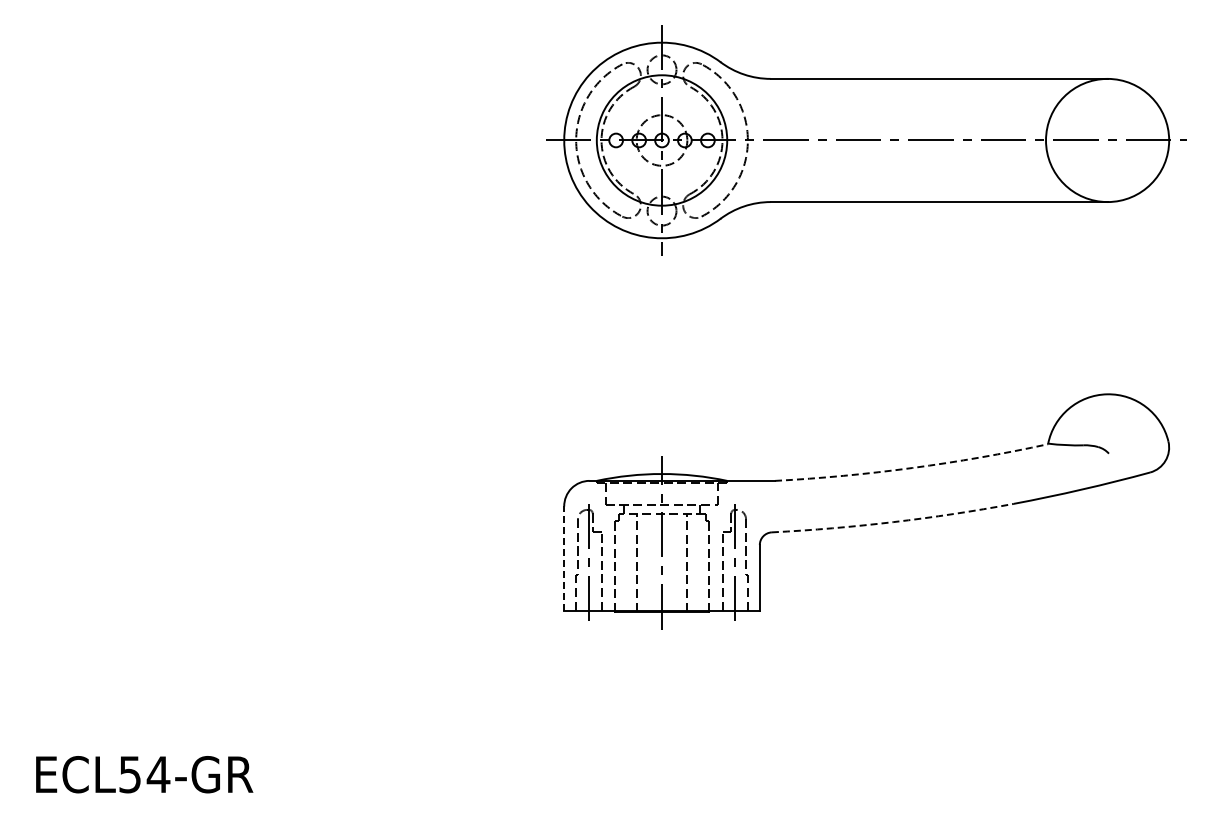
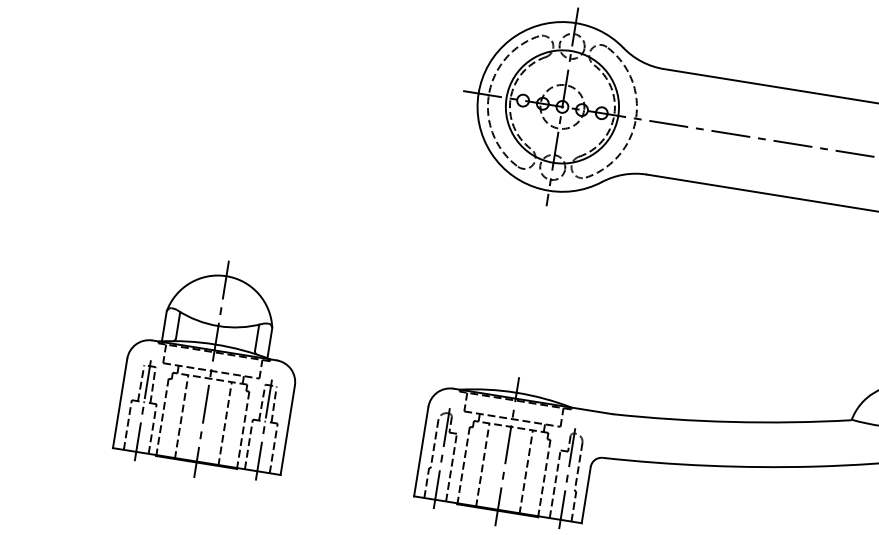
arc: (912, 468) -> (732, 422), dashed -> solid
part: (310, 502) -> (211, 368), added
arc: (893, 522) -> (708, 466), dashed -> solid
line: (564, 558) -> (421, 451), dashed -> solid

